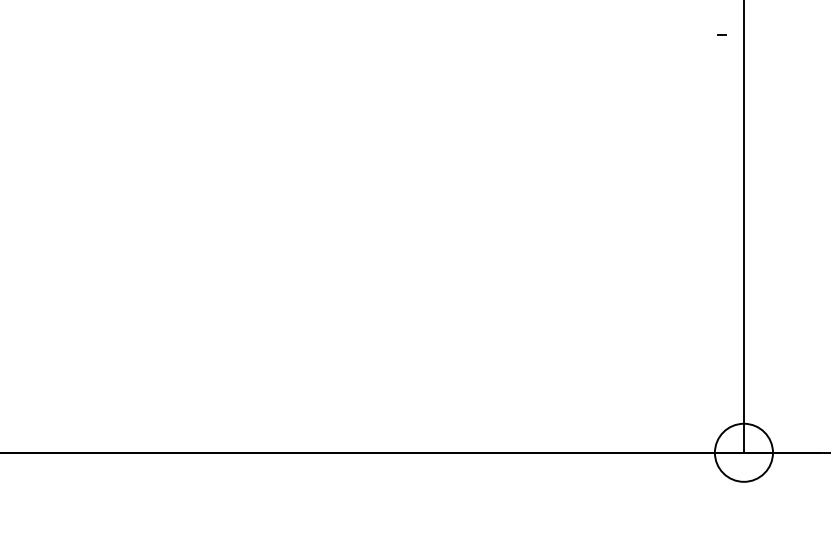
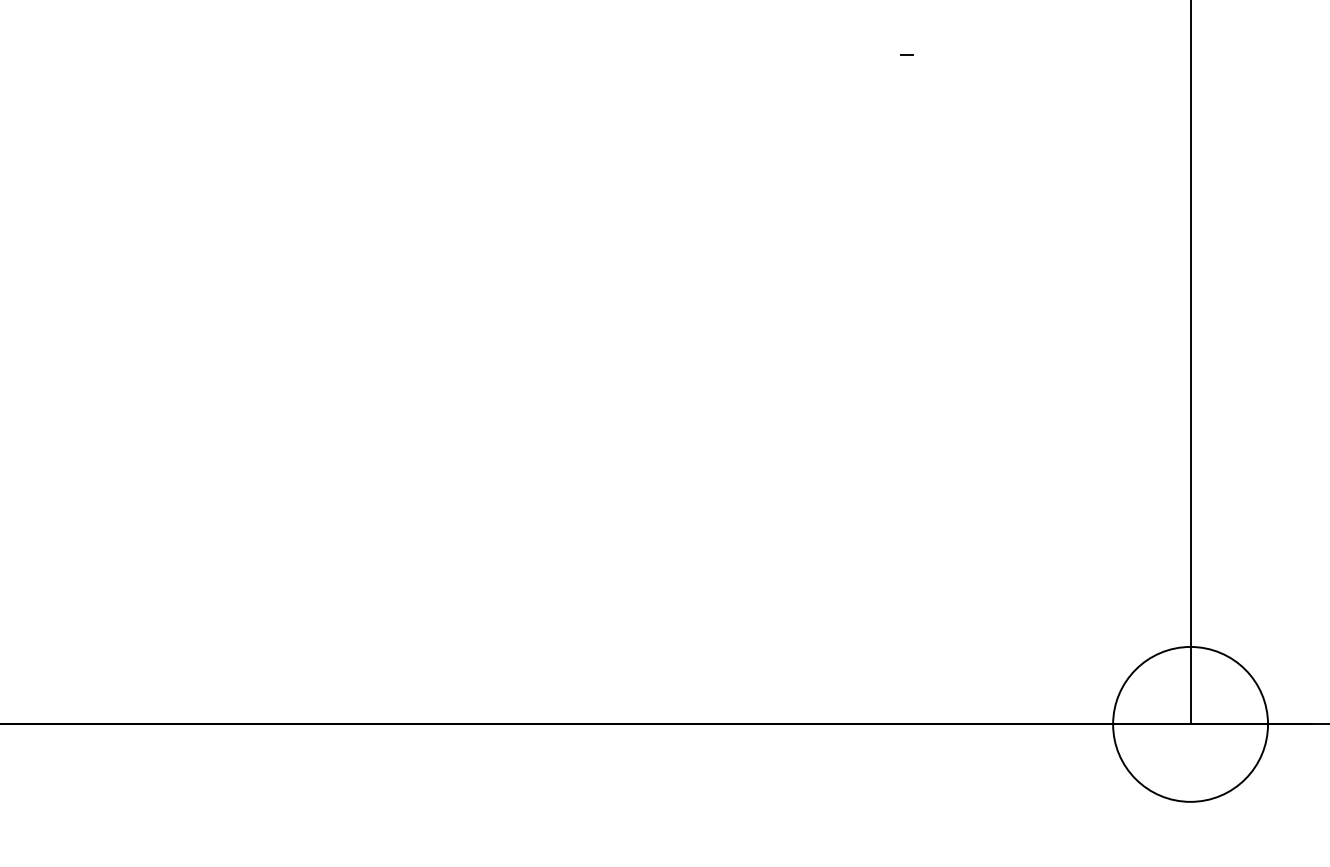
line: (721, 34) -> (906, 55), moved
circle: (743, 452) -> (1189, 723), size x1.67

